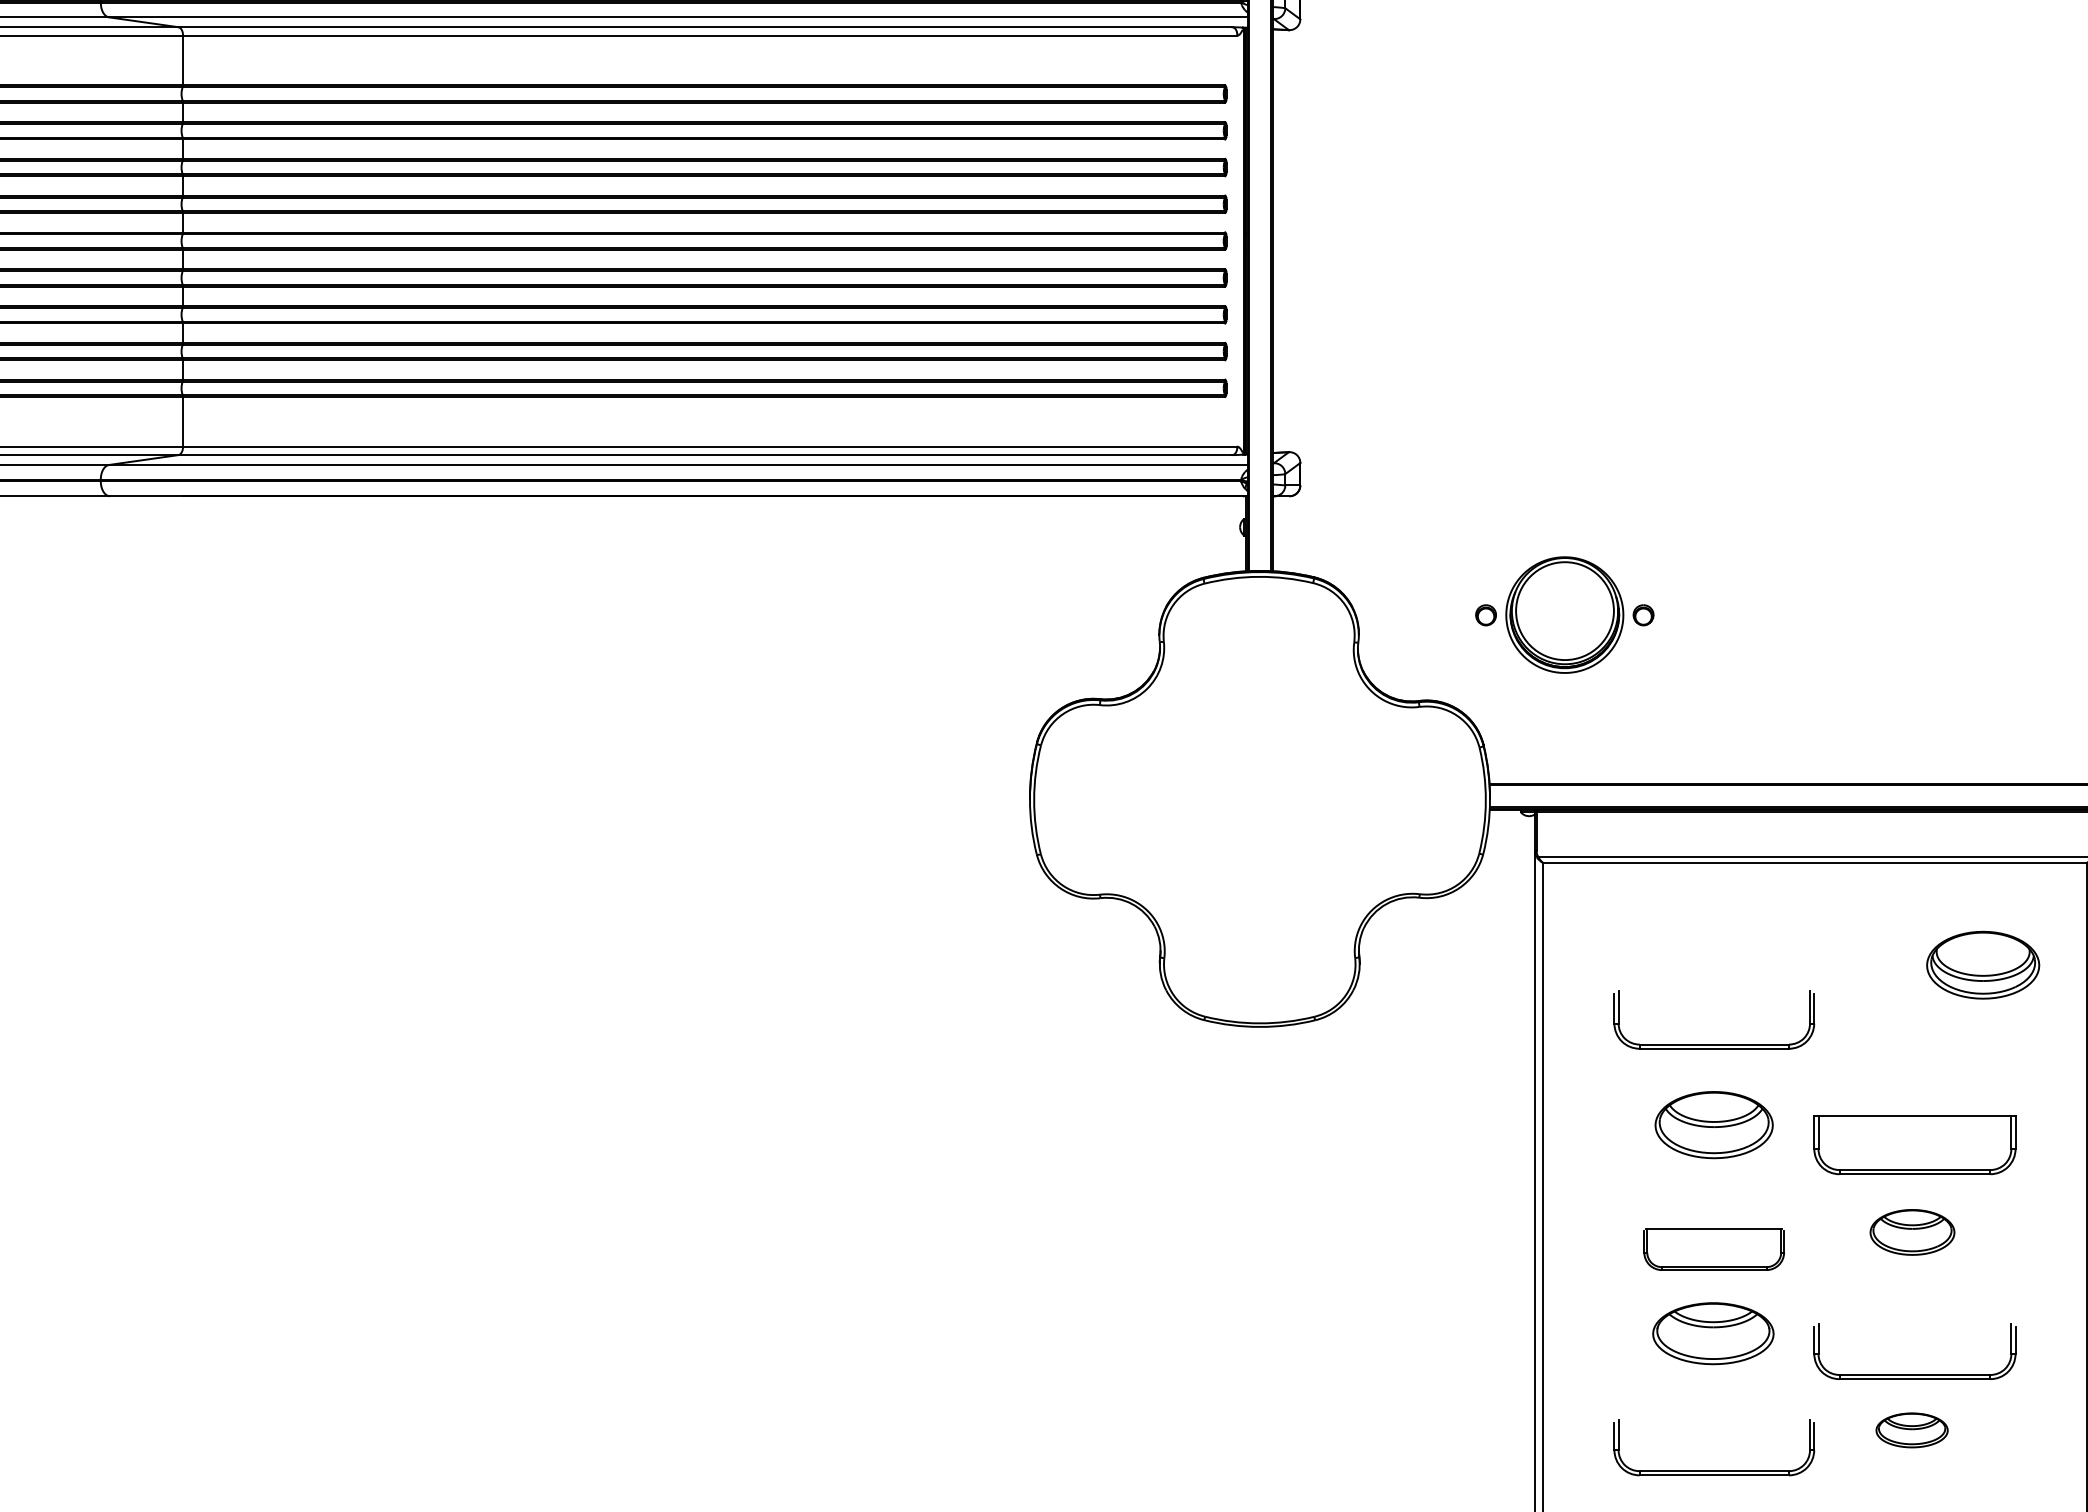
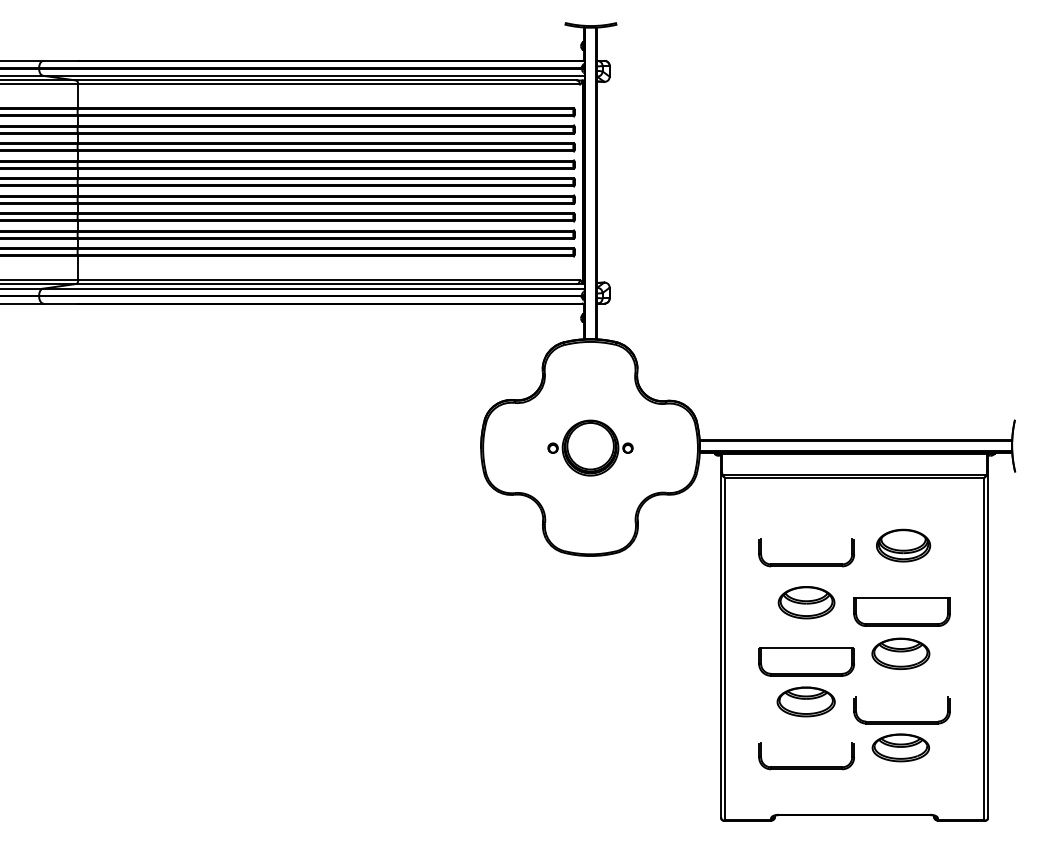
part: (1564, 613) -> (590, 447), moved
part: (1983, 964) -> (903, 545), moved
part: (1911, 1231) -> (900, 653), size x1.43
part: (1714, 1248) -> (806, 661), size x1.43
part: (1911, 1429) -> (900, 747), size x1.67

